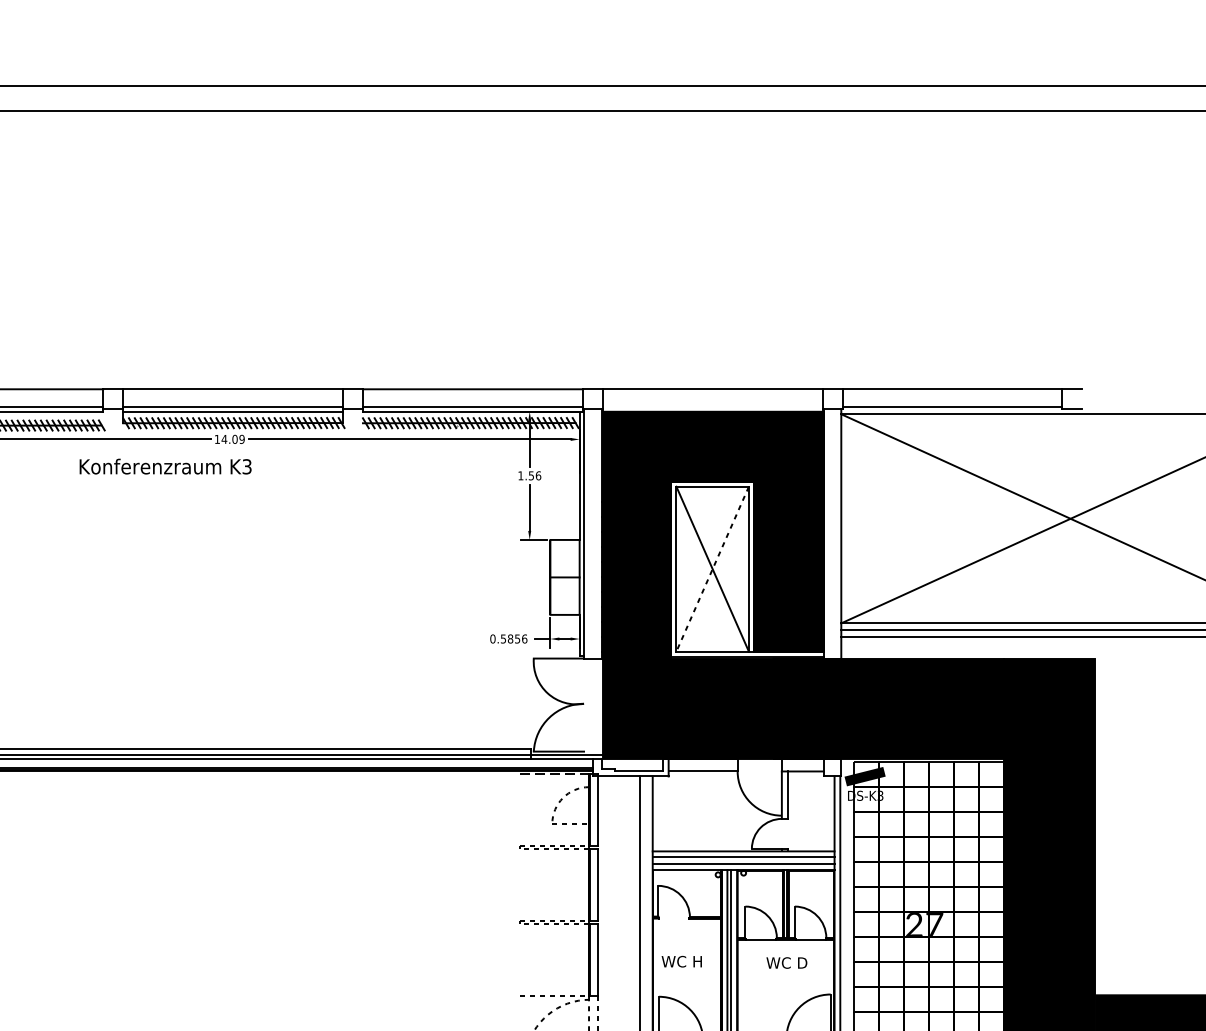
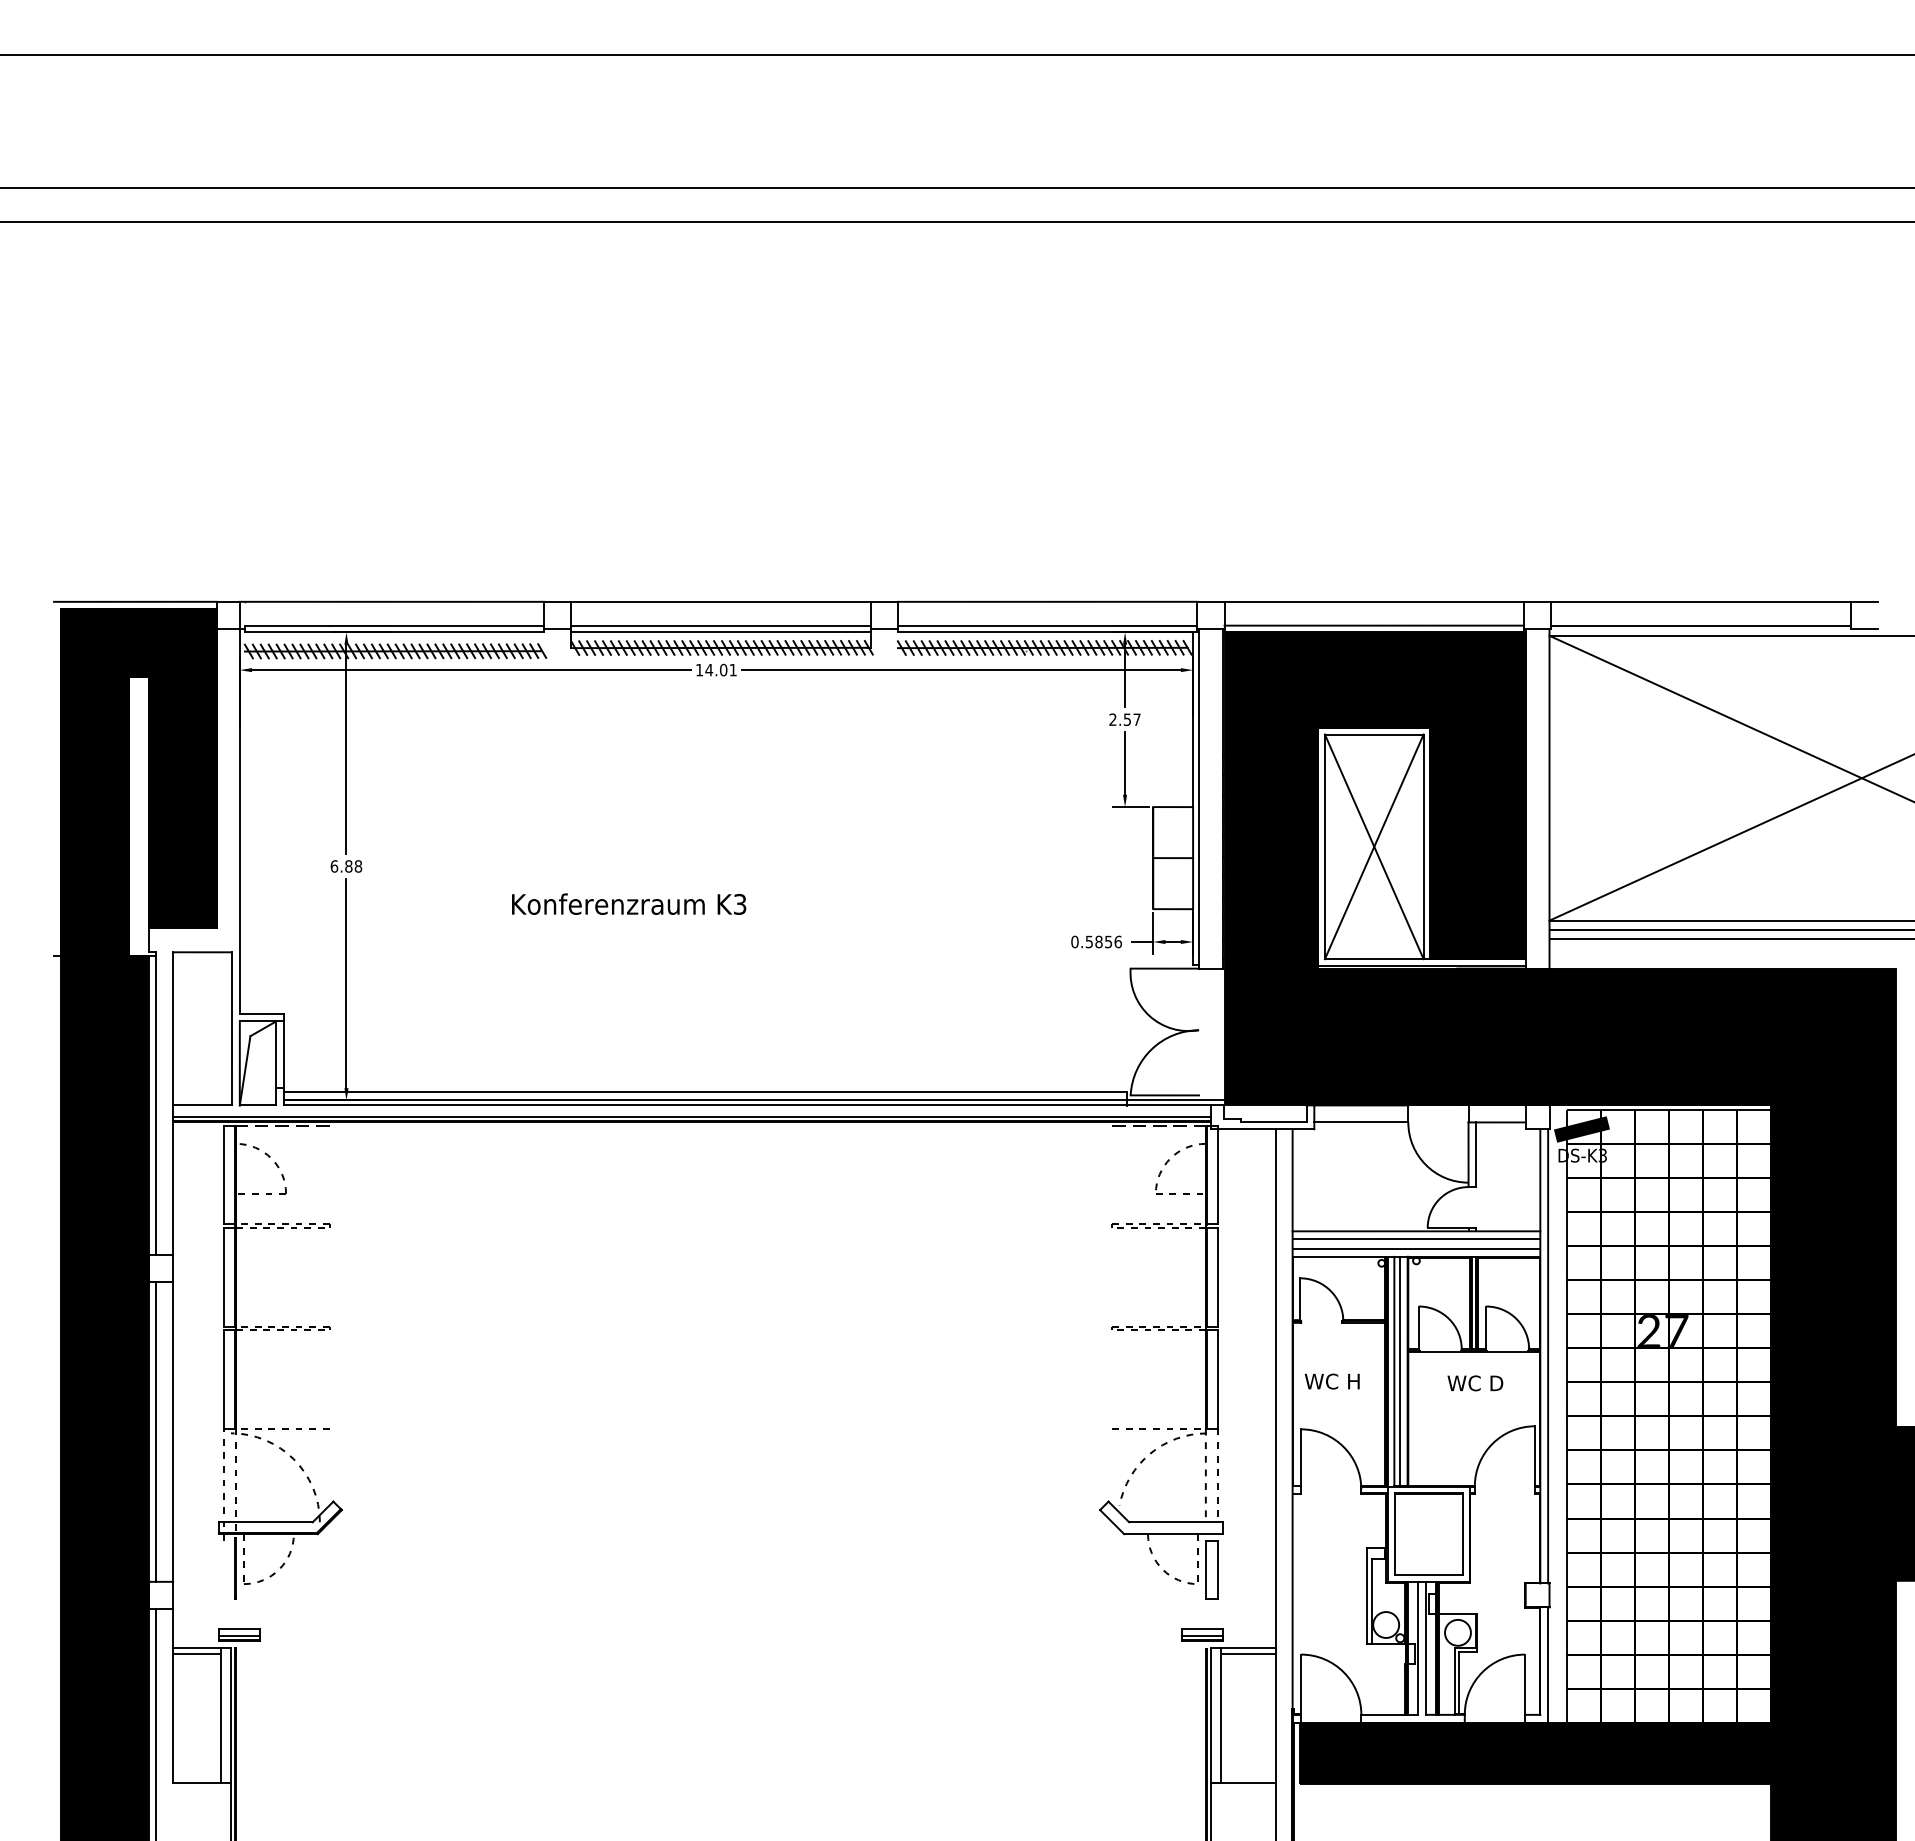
line: (712, 406) -> (1374, 625), added
text: (241, 438) -> (732, 669), 14.09 -> 14.01
text: (165, 466) -> (629, 903), moved
text: (529, 475) -> (1124, 719), 1.56 -> 2.57
line: (712, 568) -> (1374, 846), dashed -> solid

